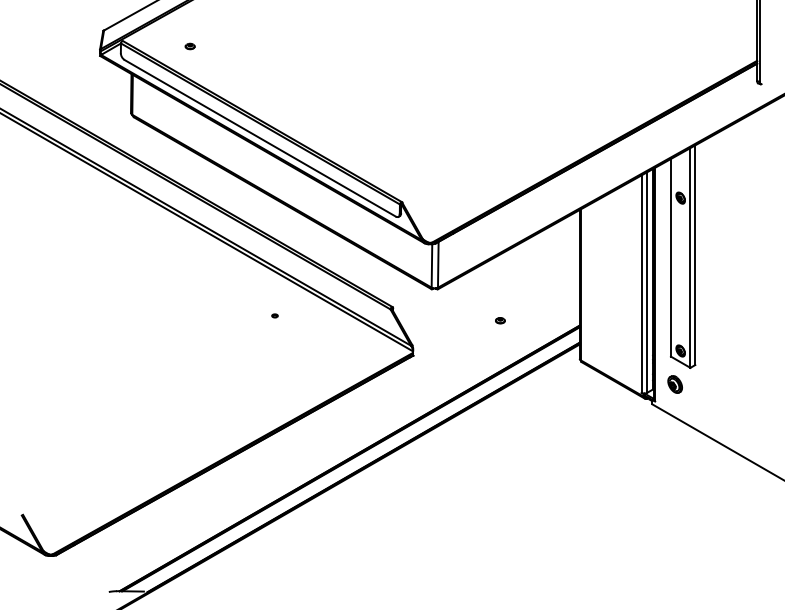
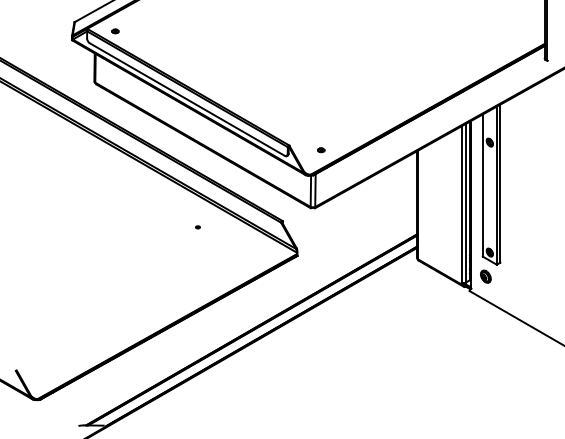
part: (189, 46) -> (114, 31), moved
part: (500, 320) -> (321, 150), moved

